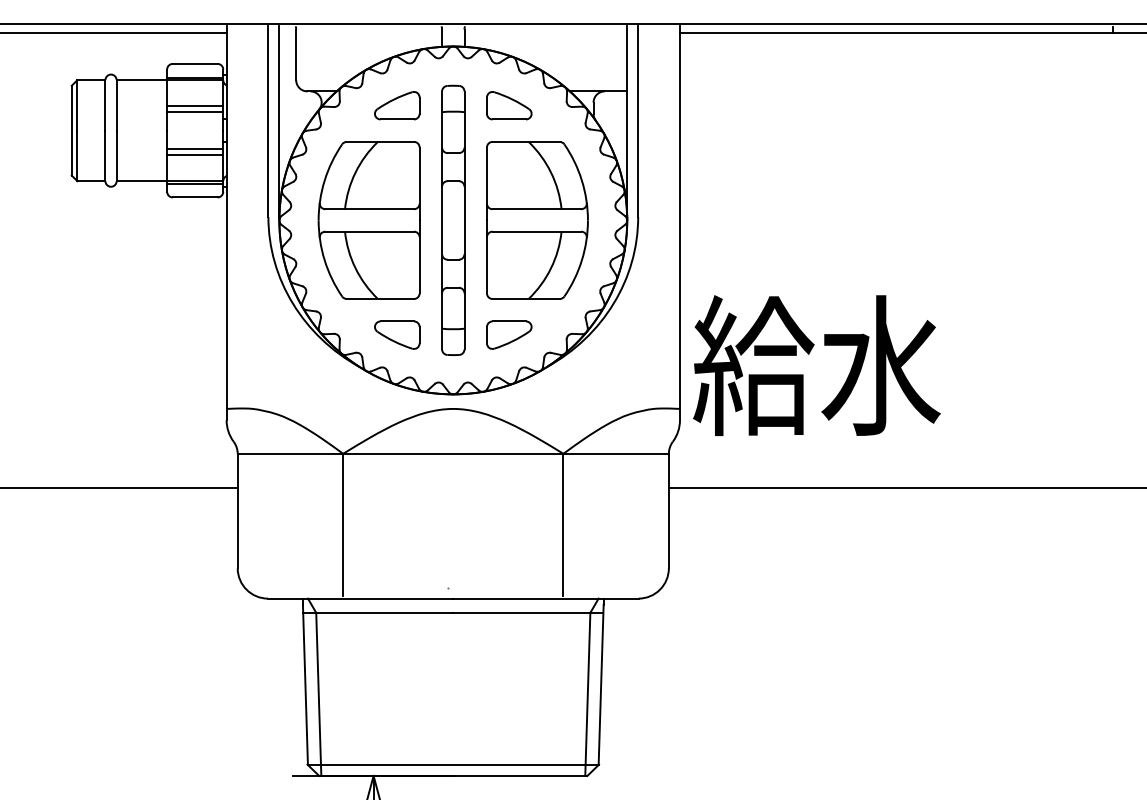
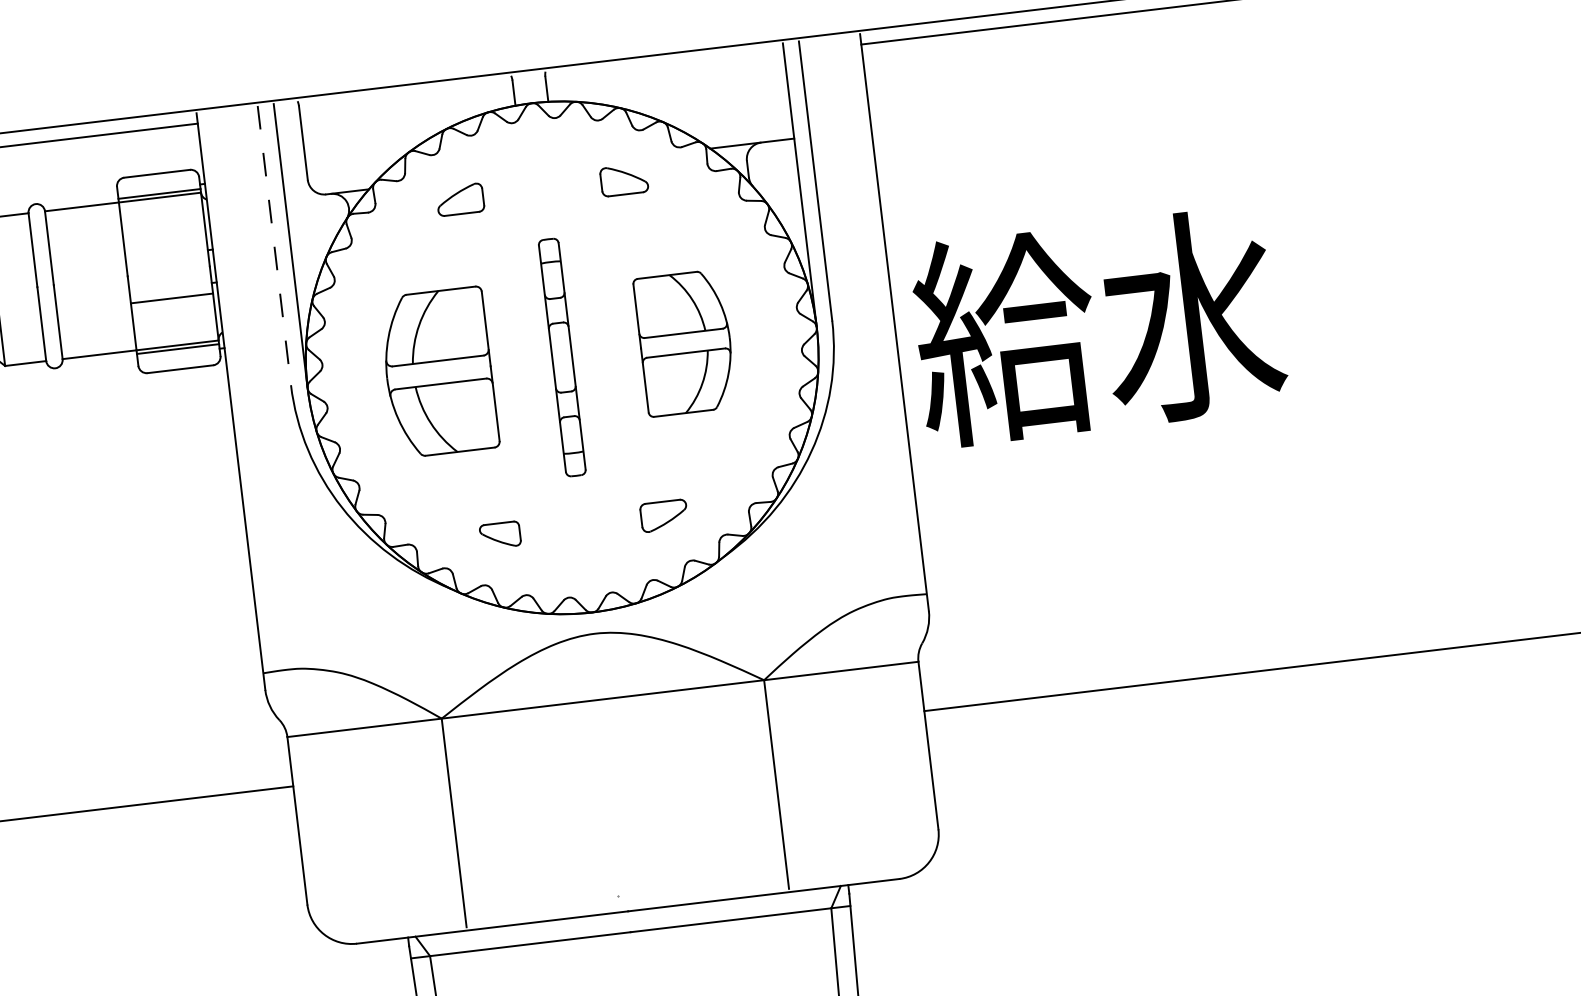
part: (397, 105) -> (460, 199), size x0.7
part: (509, 105) -> (624, 179), size x0.7
line: (195, 106) -> (164, 236), removed
line: (195, 112) -> (166, 244), removed
line: (268, 122) -> (274, 246), solid -> dashed
line: (195, 155) -> (173, 307), removed
part: (453, 219) -> (562, 356), size x0.6
part: (368, 220) -> (438, 372), size x0.7
part: (537, 220) -> (685, 343), size x0.6
part: (397, 334) -> (500, 534), size x0.6
part: (509, 334) -> (664, 514), size x0.7
text: (816, 365) -> (1097, 326), moved

